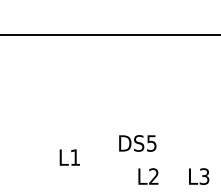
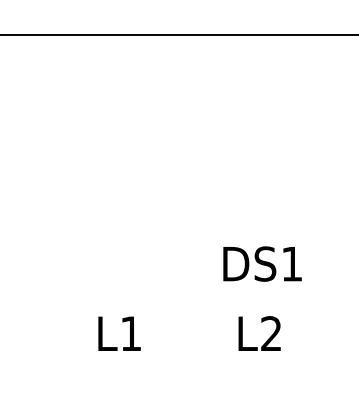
text: (151, 143) -> (291, 264), DS5 -> DS1
text: (69, 157) -> (118, 333), moved
text: (148, 176) -> (259, 333), moved

